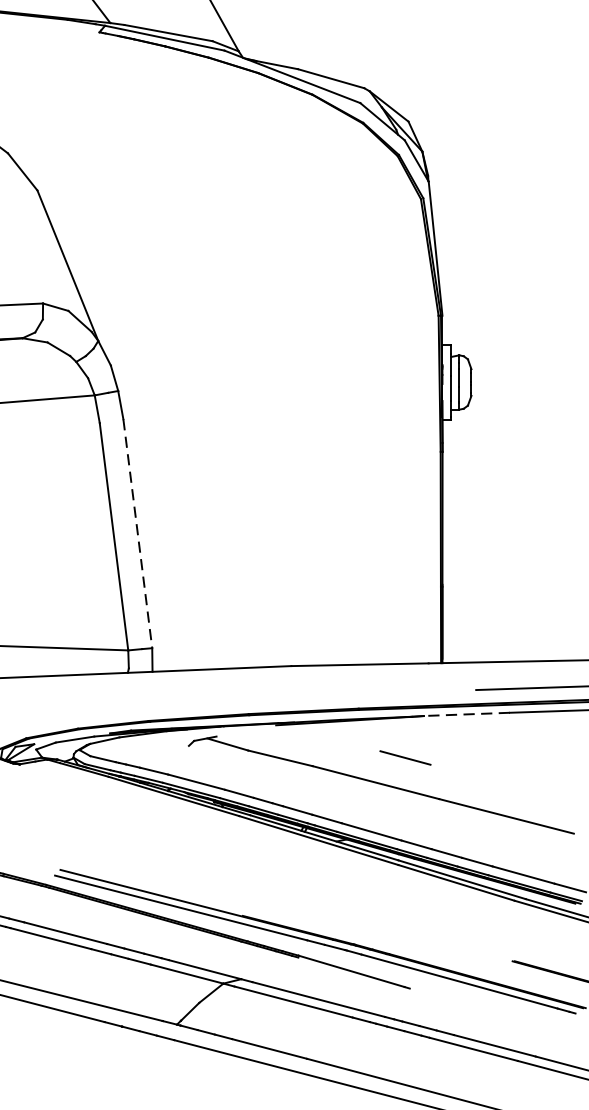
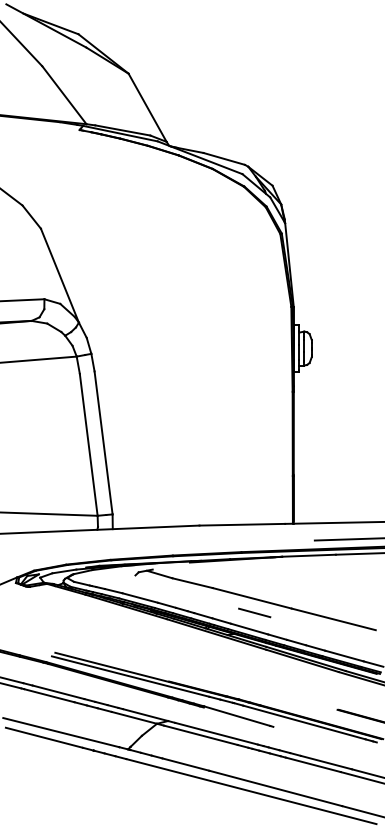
line: (137, 534) -> (103, 443), dashed -> solid
line: (467, 714) -> (309, 555), dashed -> solid
line: (405, 757) -> (254, 612), moved

